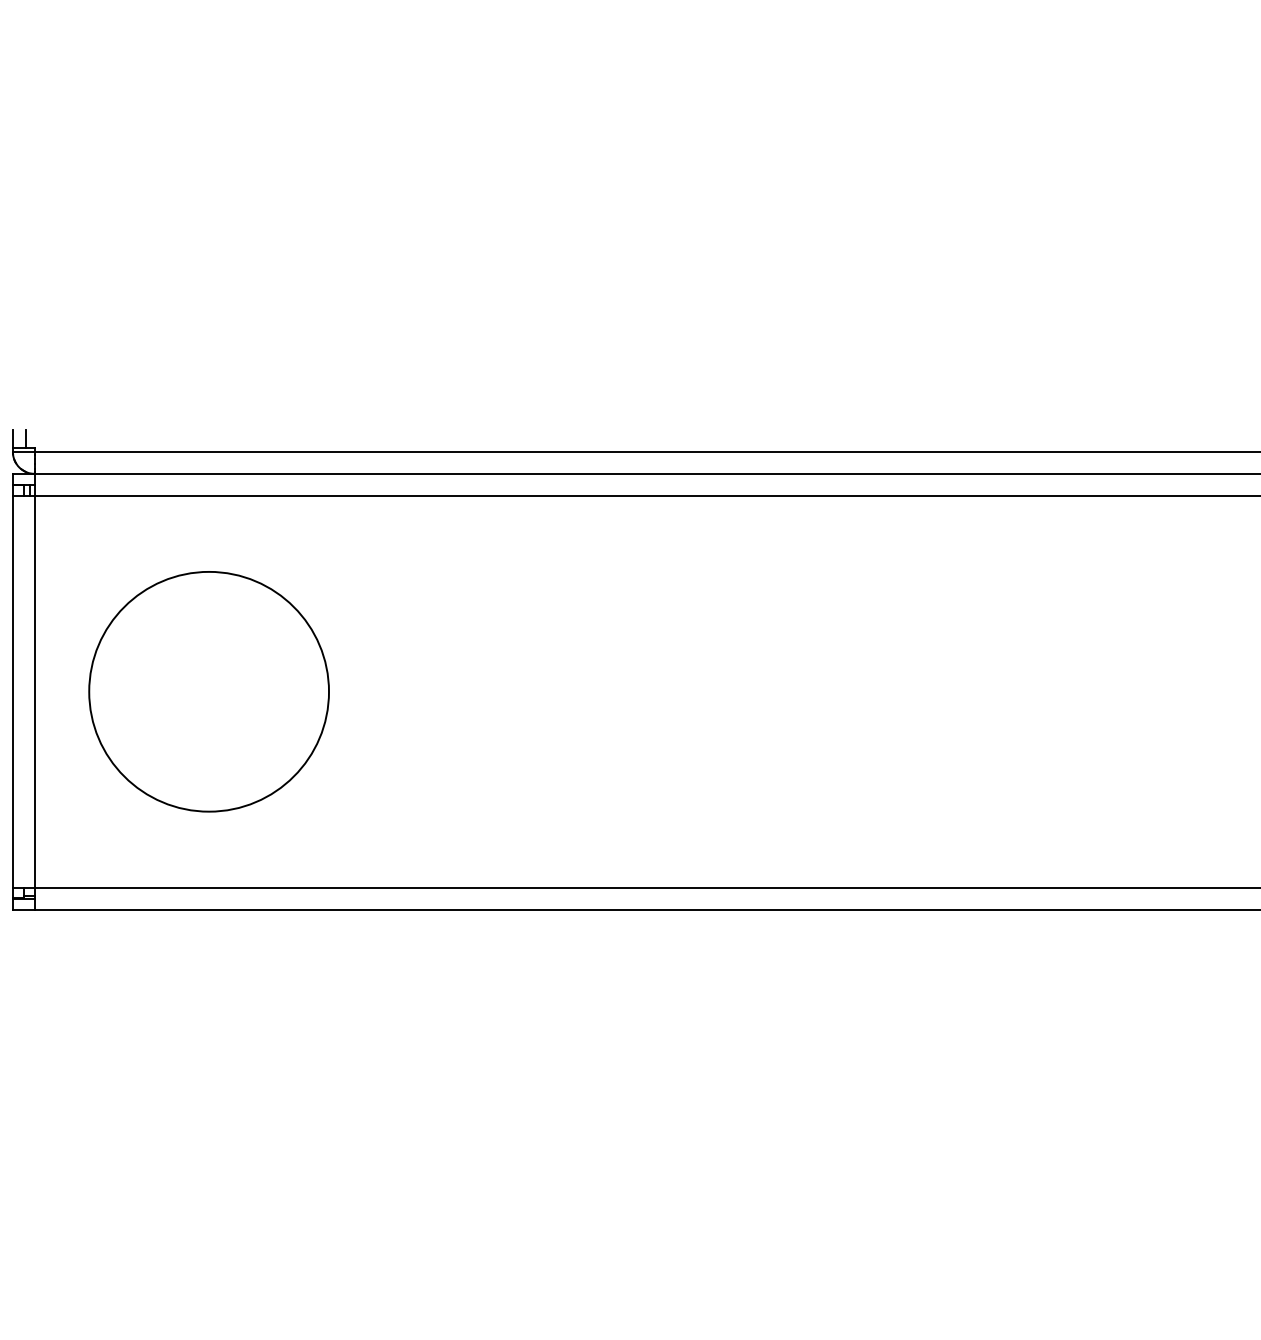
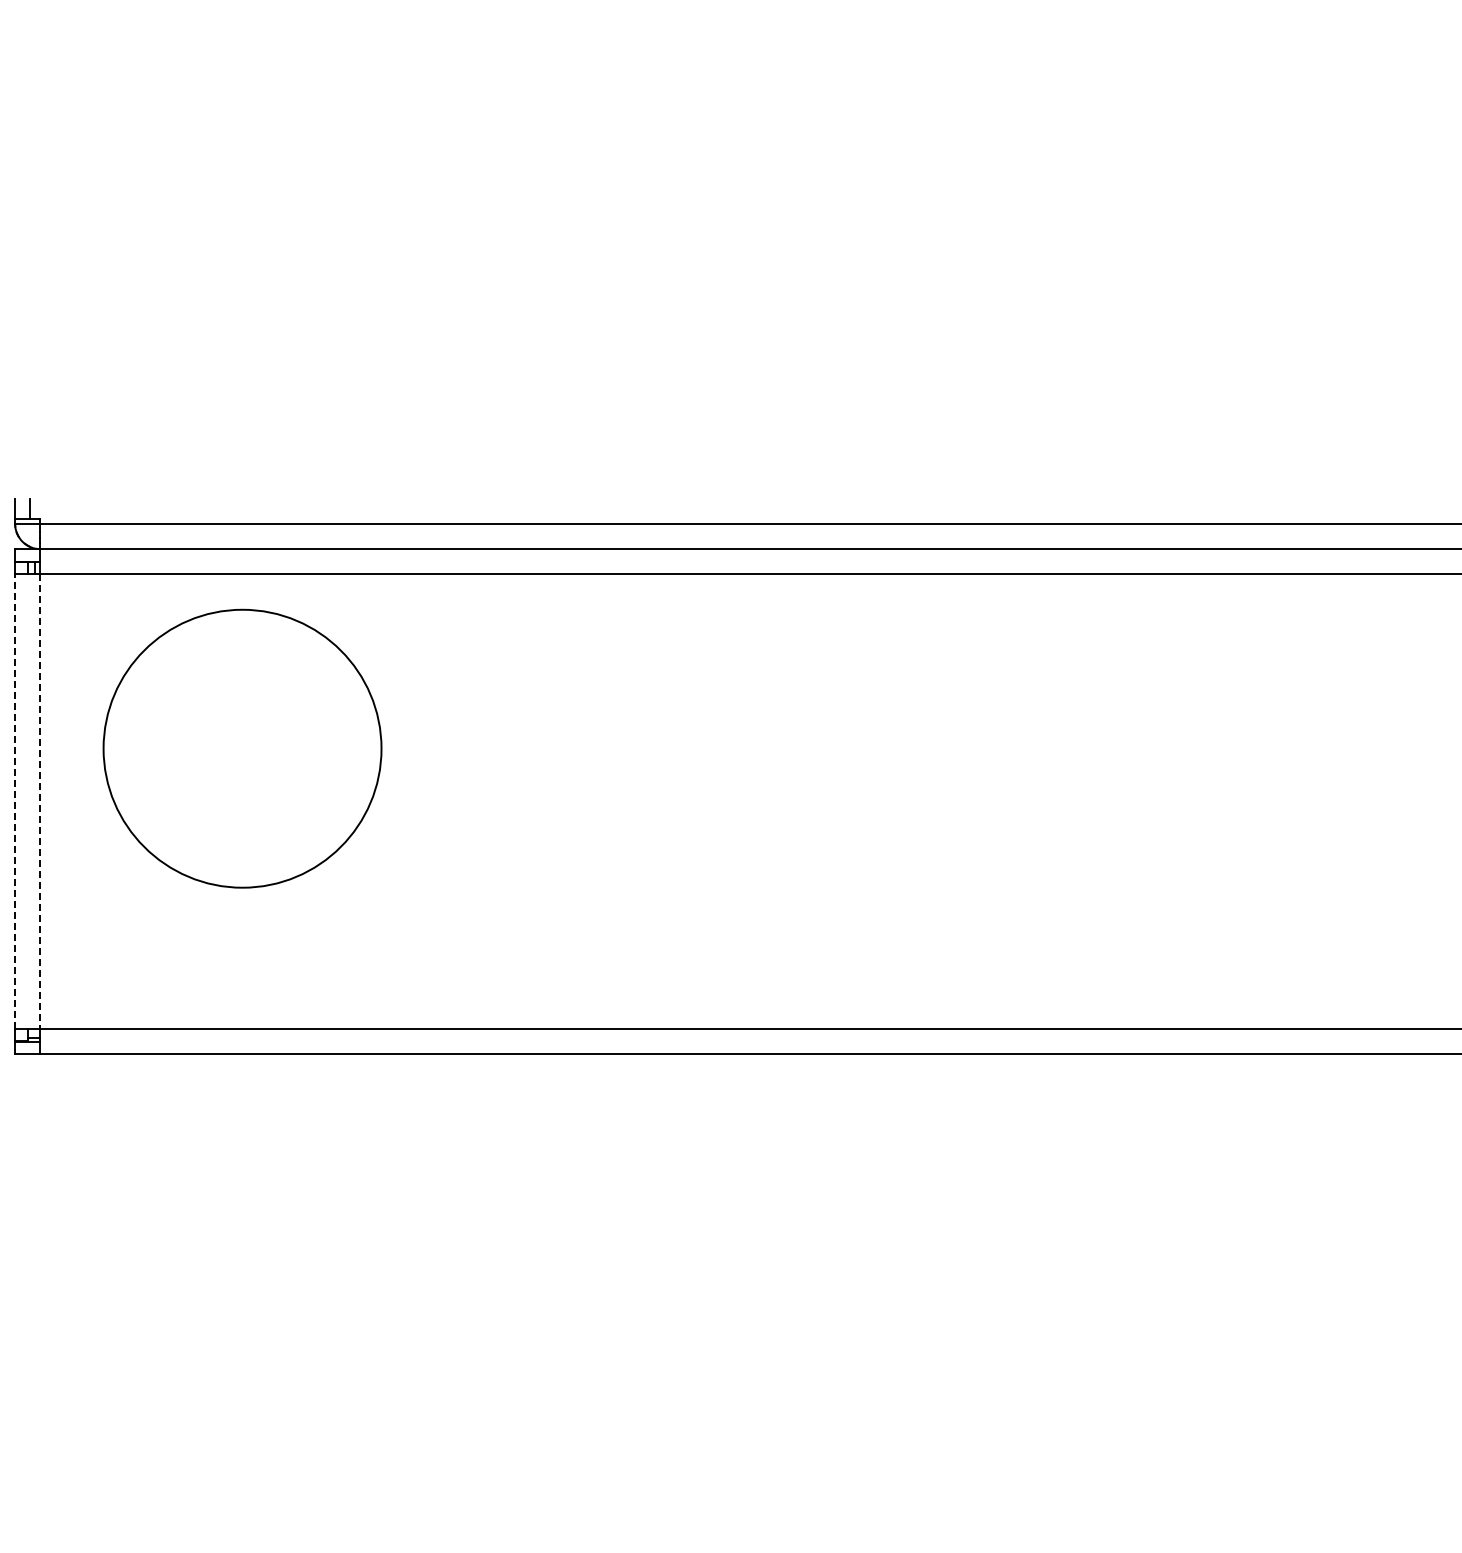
line: (13, 691) -> (15, 801), solid -> dashed
circle: (209, 691) -> (242, 748), moved
line: (34, 692) -> (40, 802), solid -> dashed

